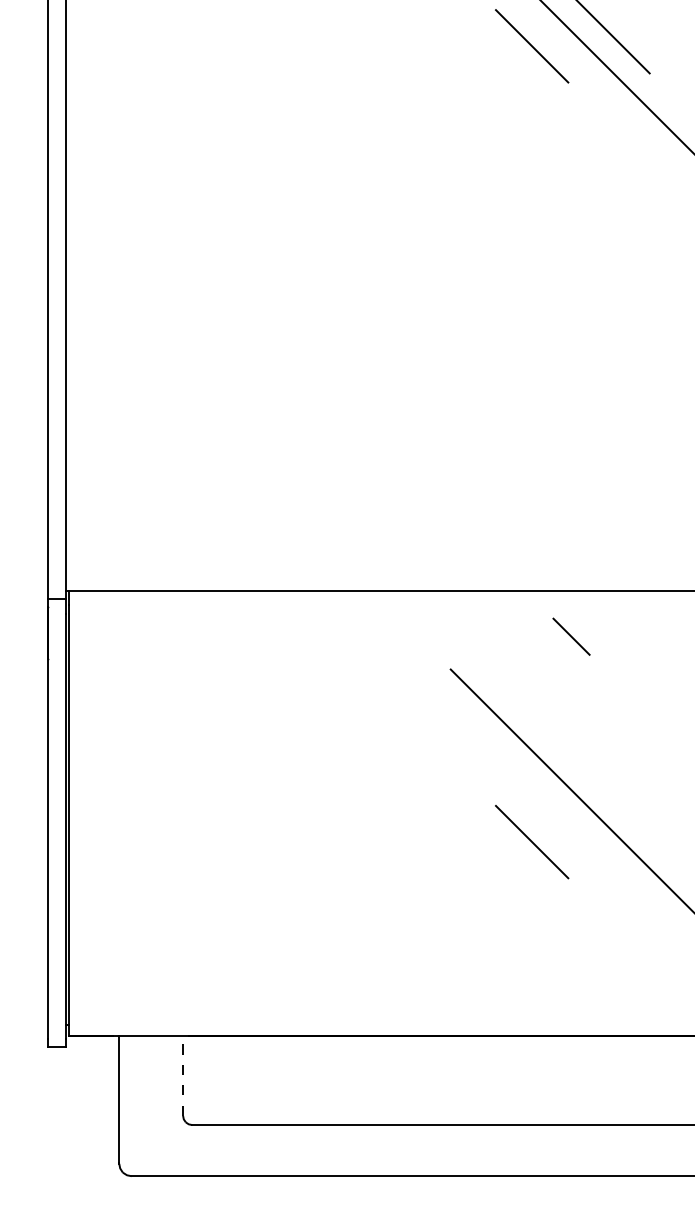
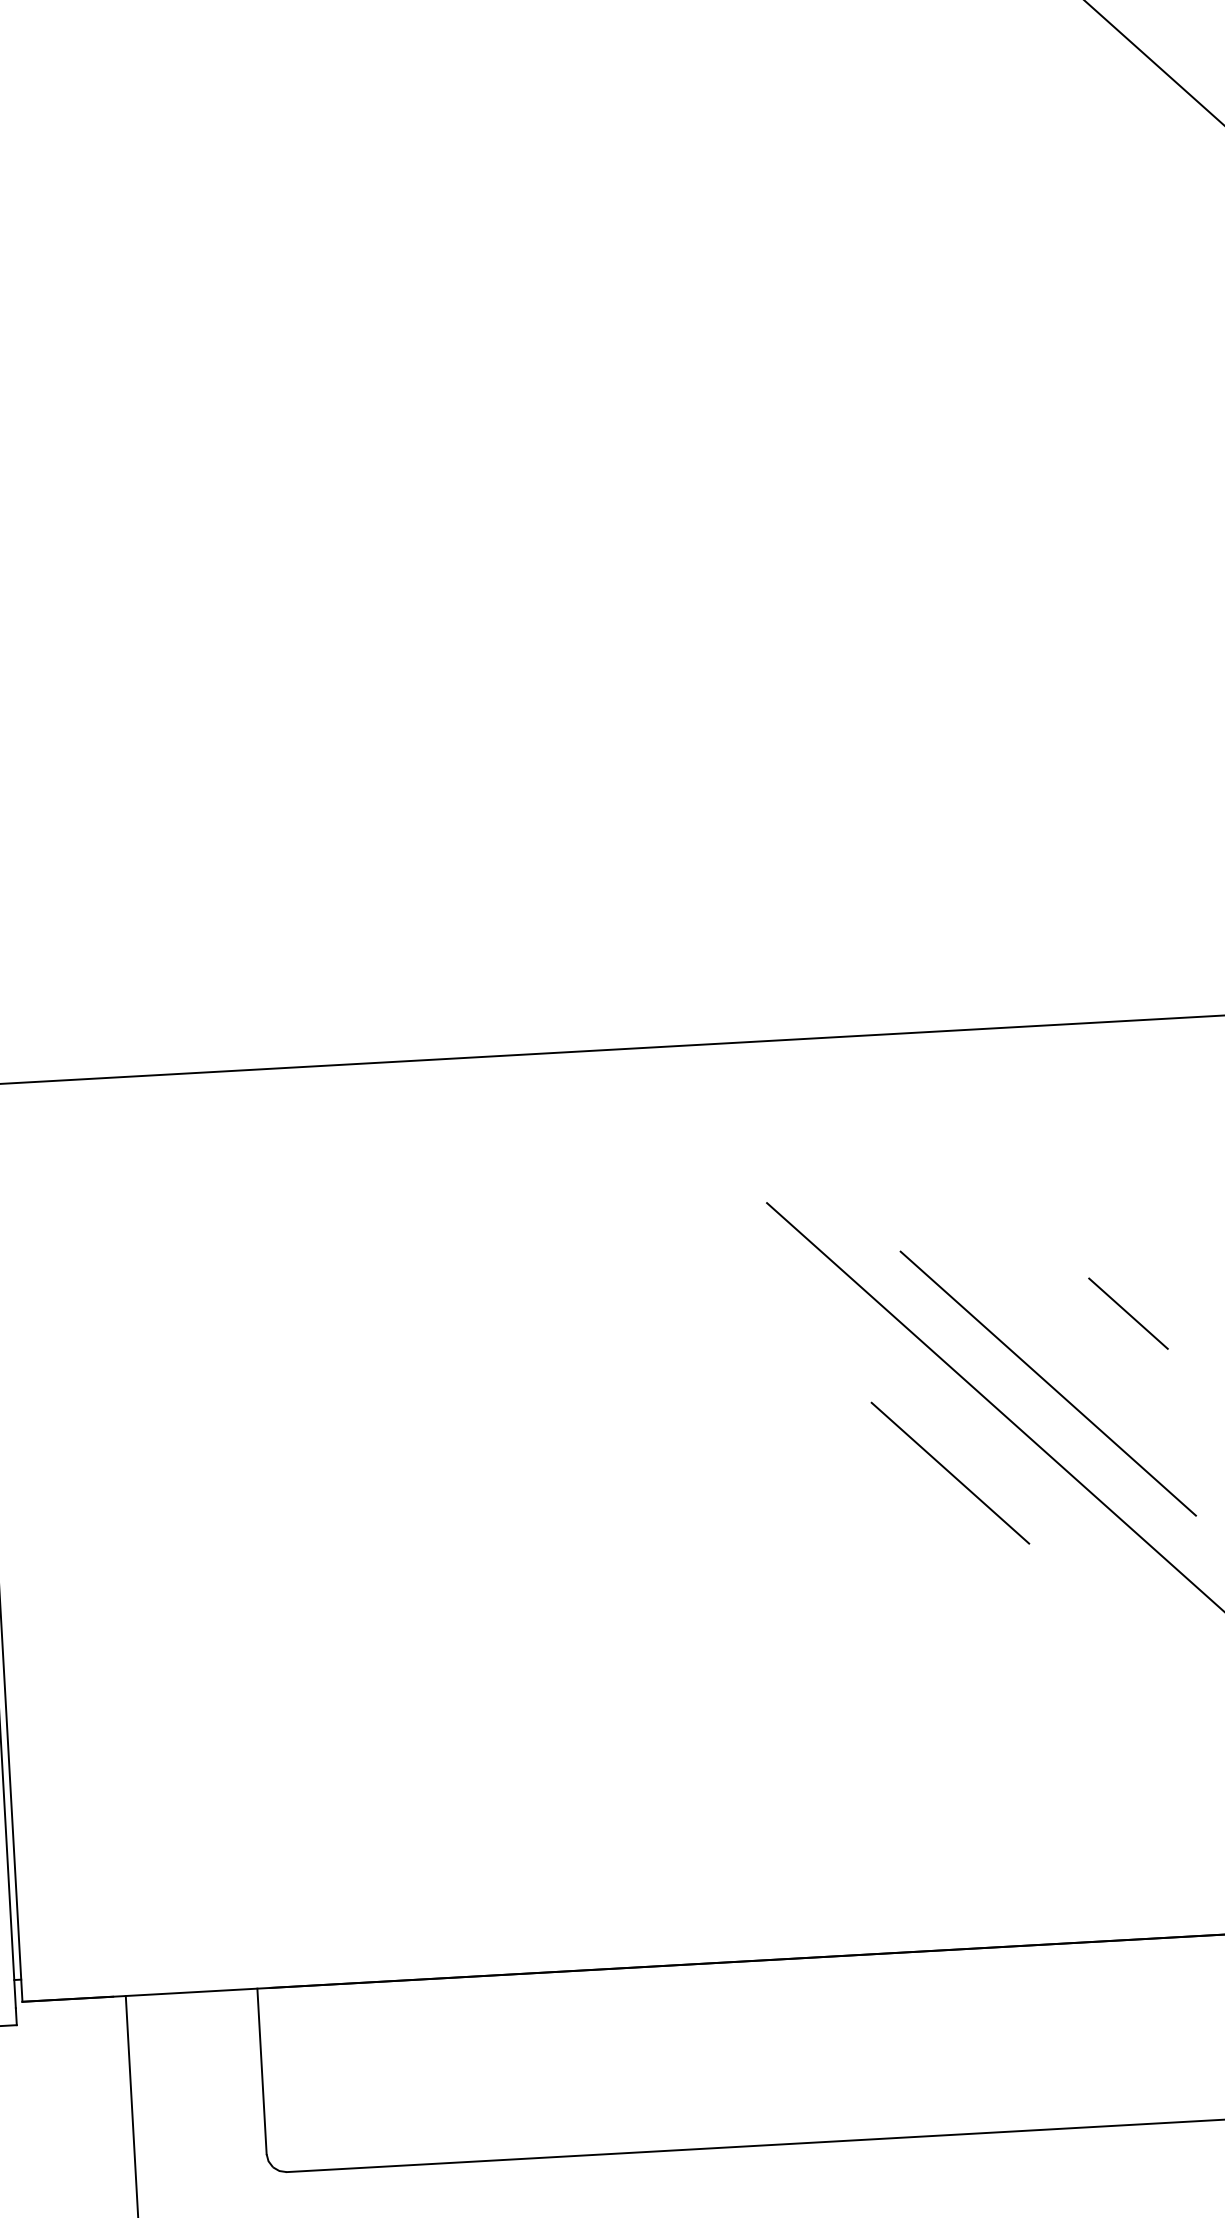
line: (571, 636) -> (1128, 1313), moved
line: (581, 764) -> (1047, 1383), added
line: (532, 842) -> (951, 1474), moved
line: (183, 1075) -> (262, 2070), dashed -> solid

